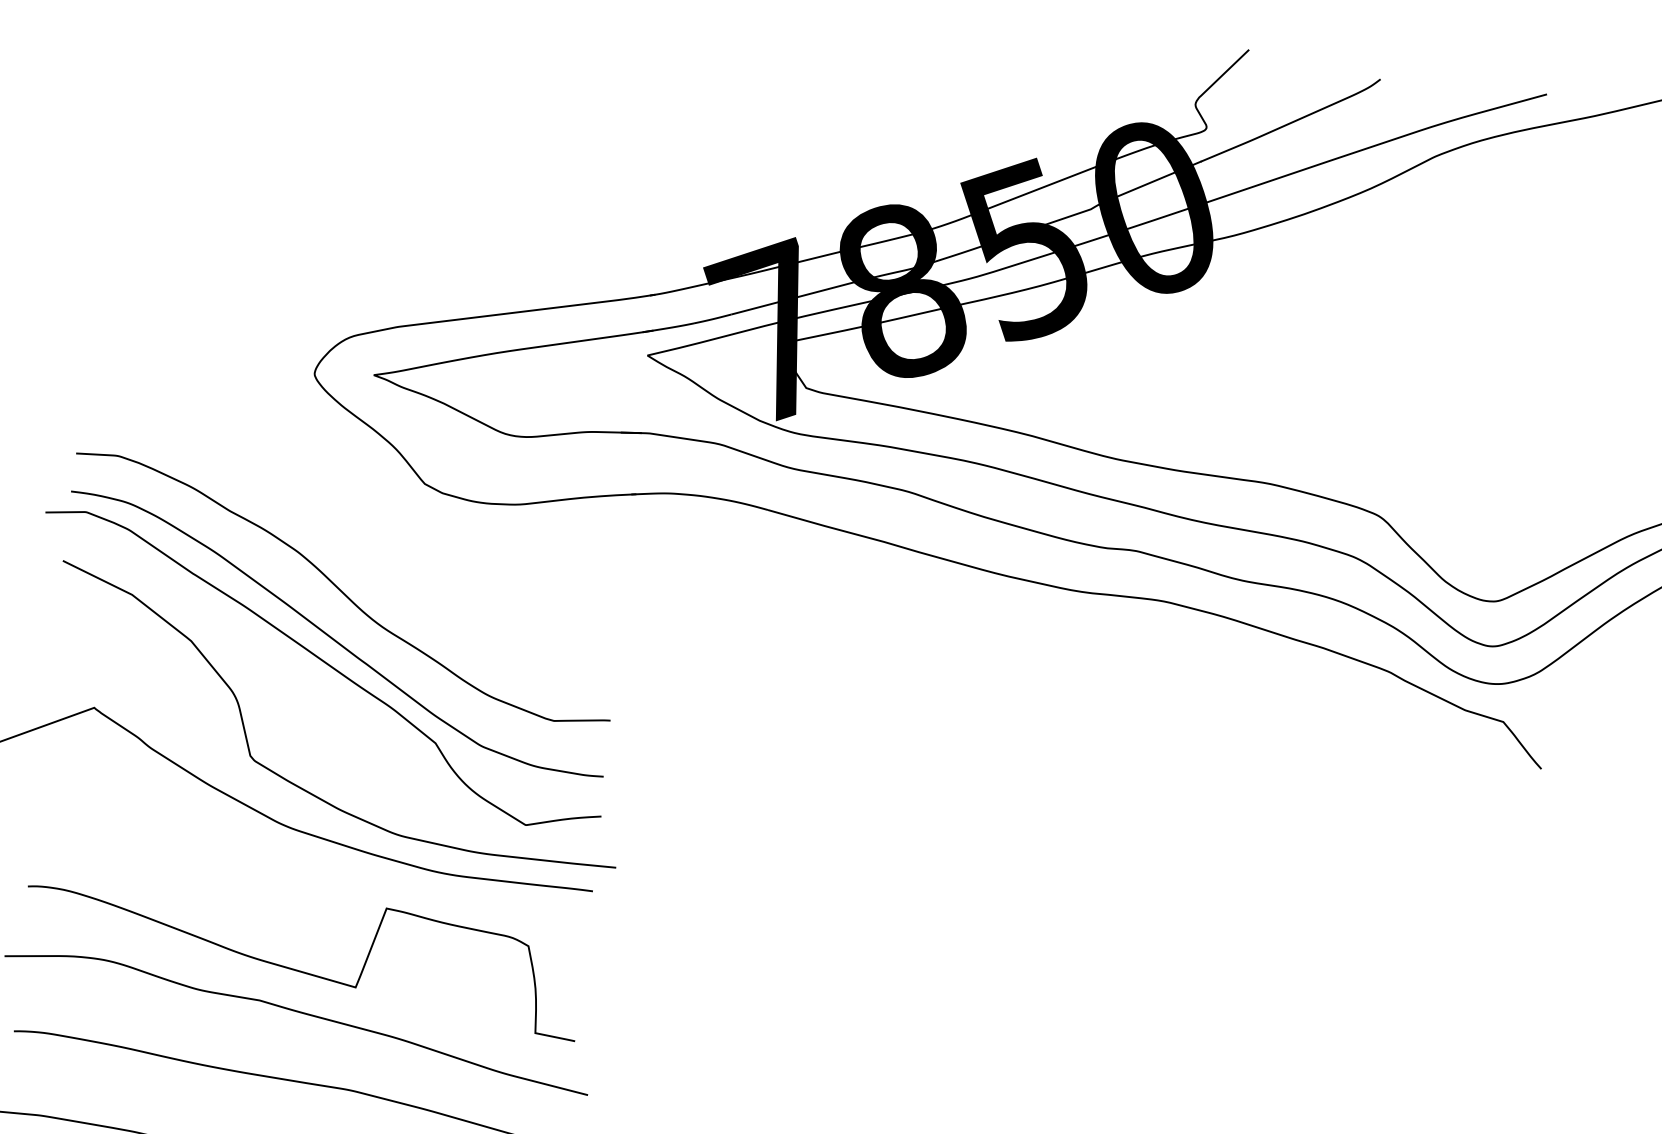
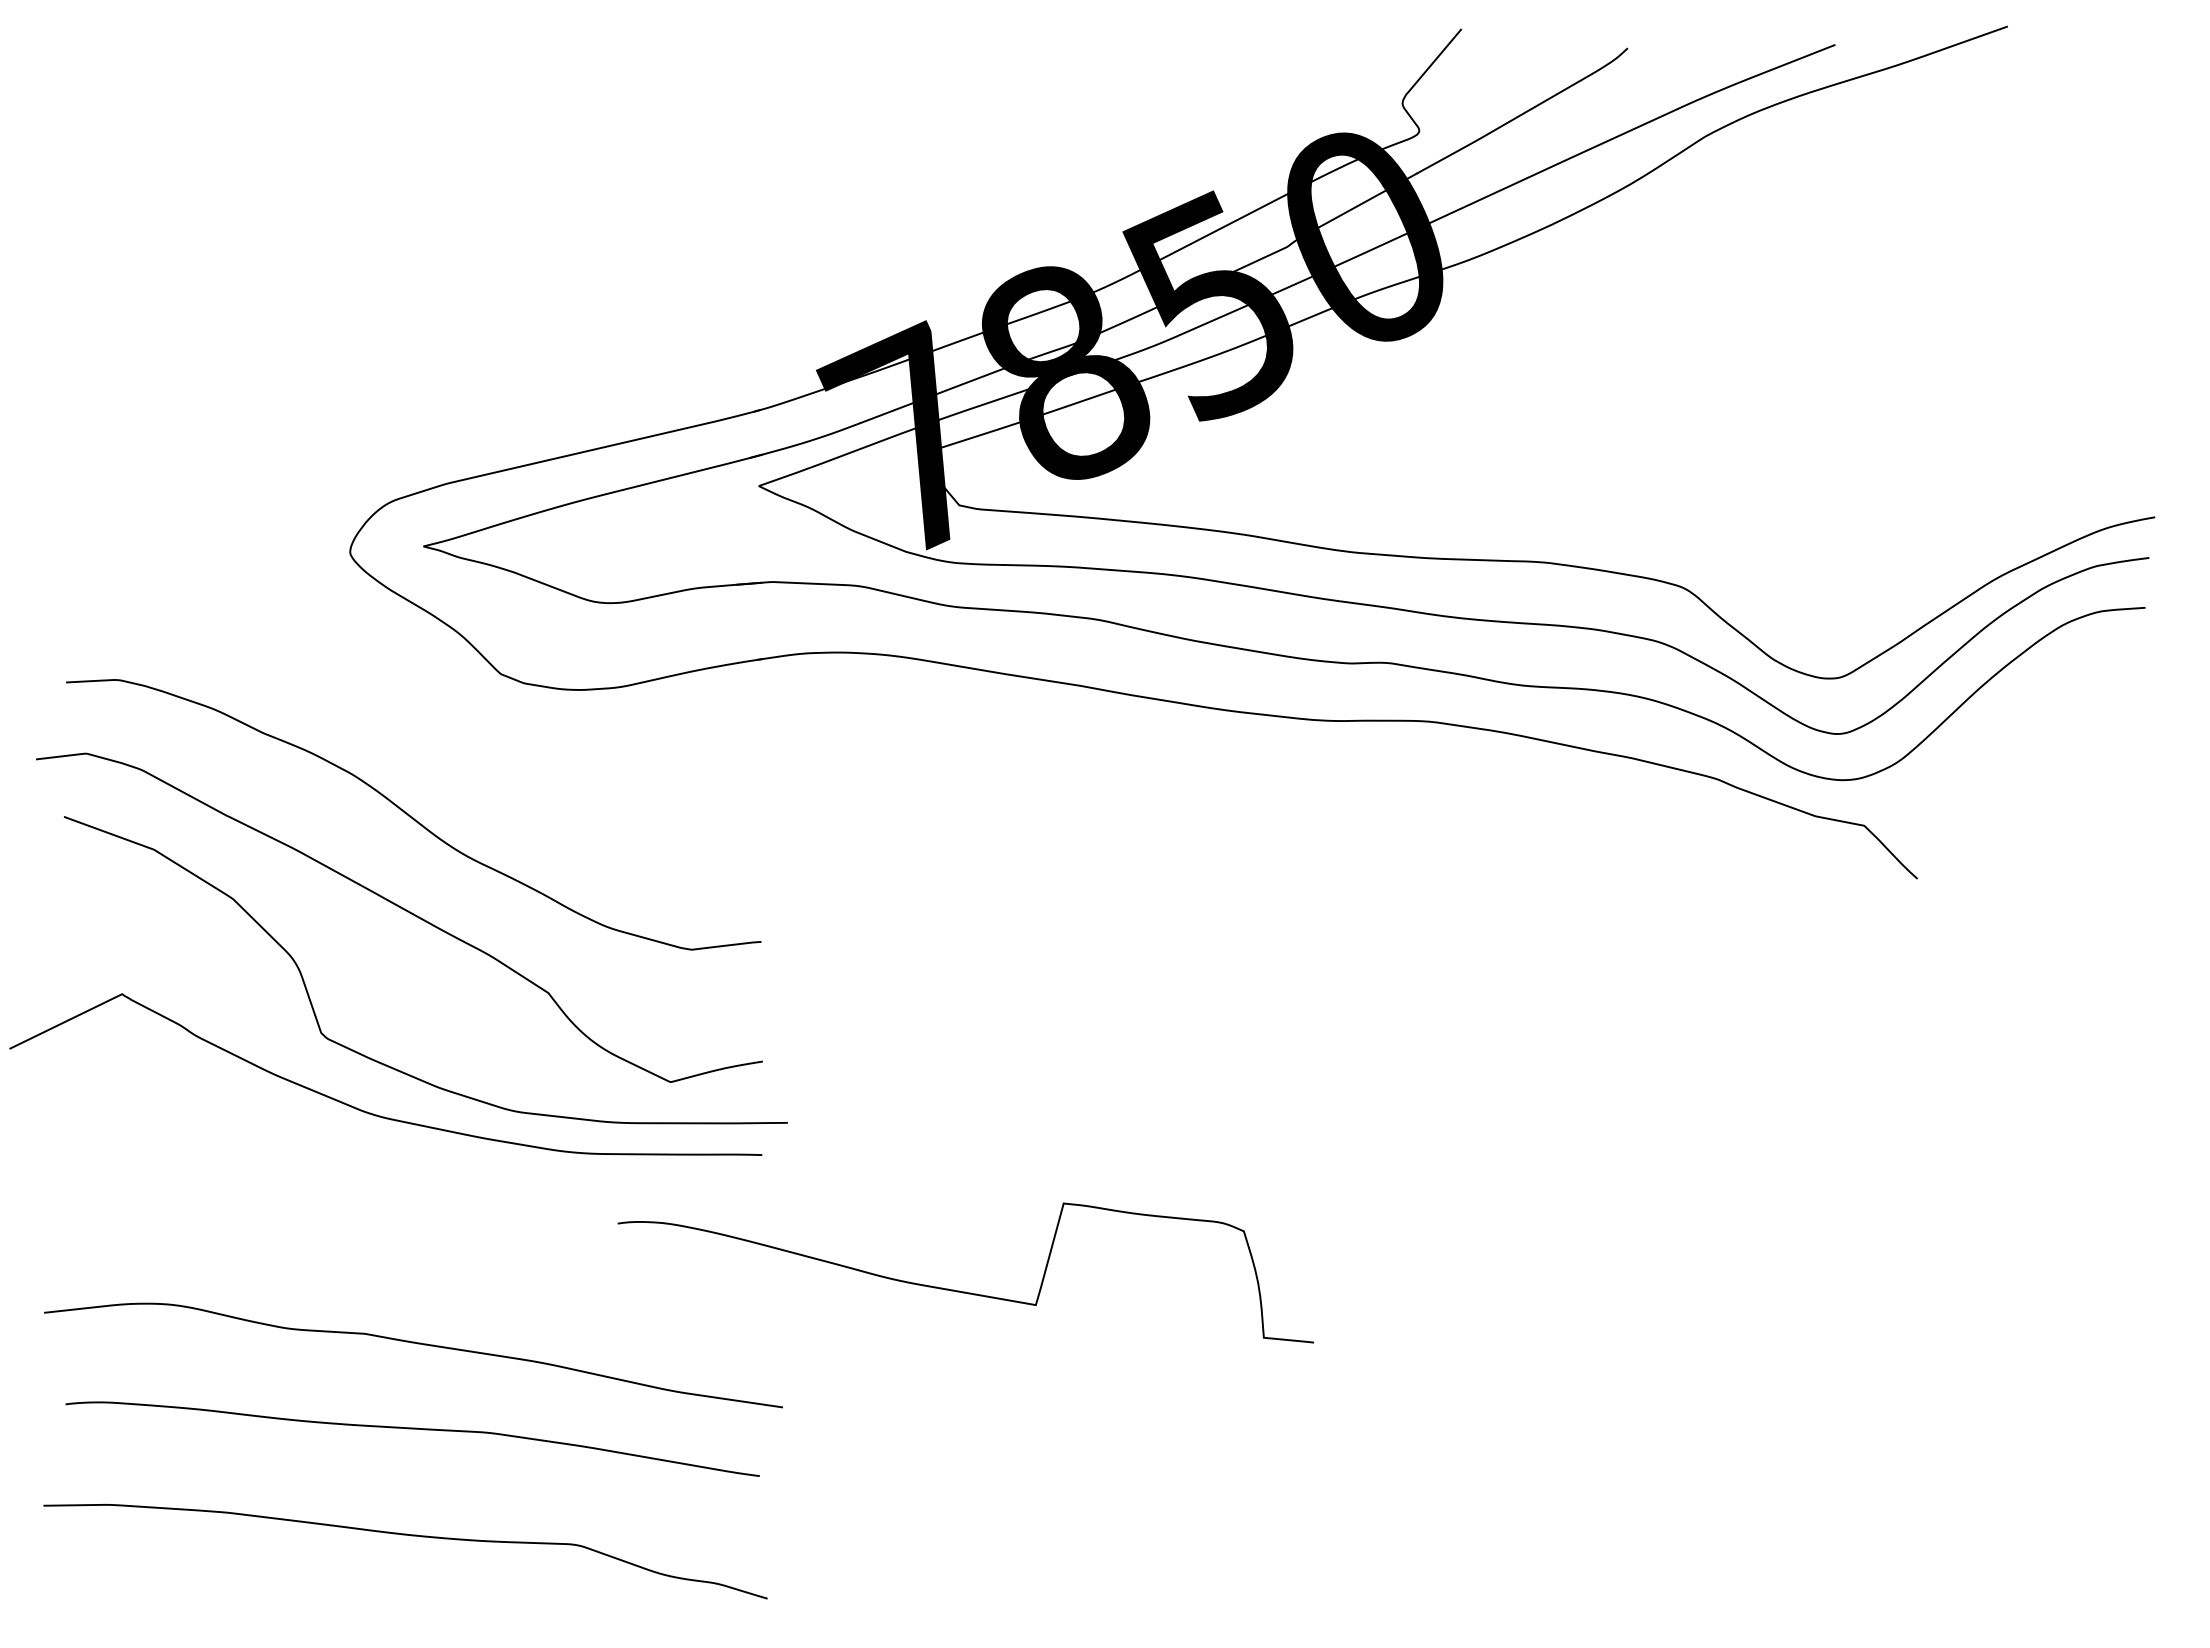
curve: (334, 638) -> (409, 877), removed
curve: (295, 969) -> (959, 1290), moved

